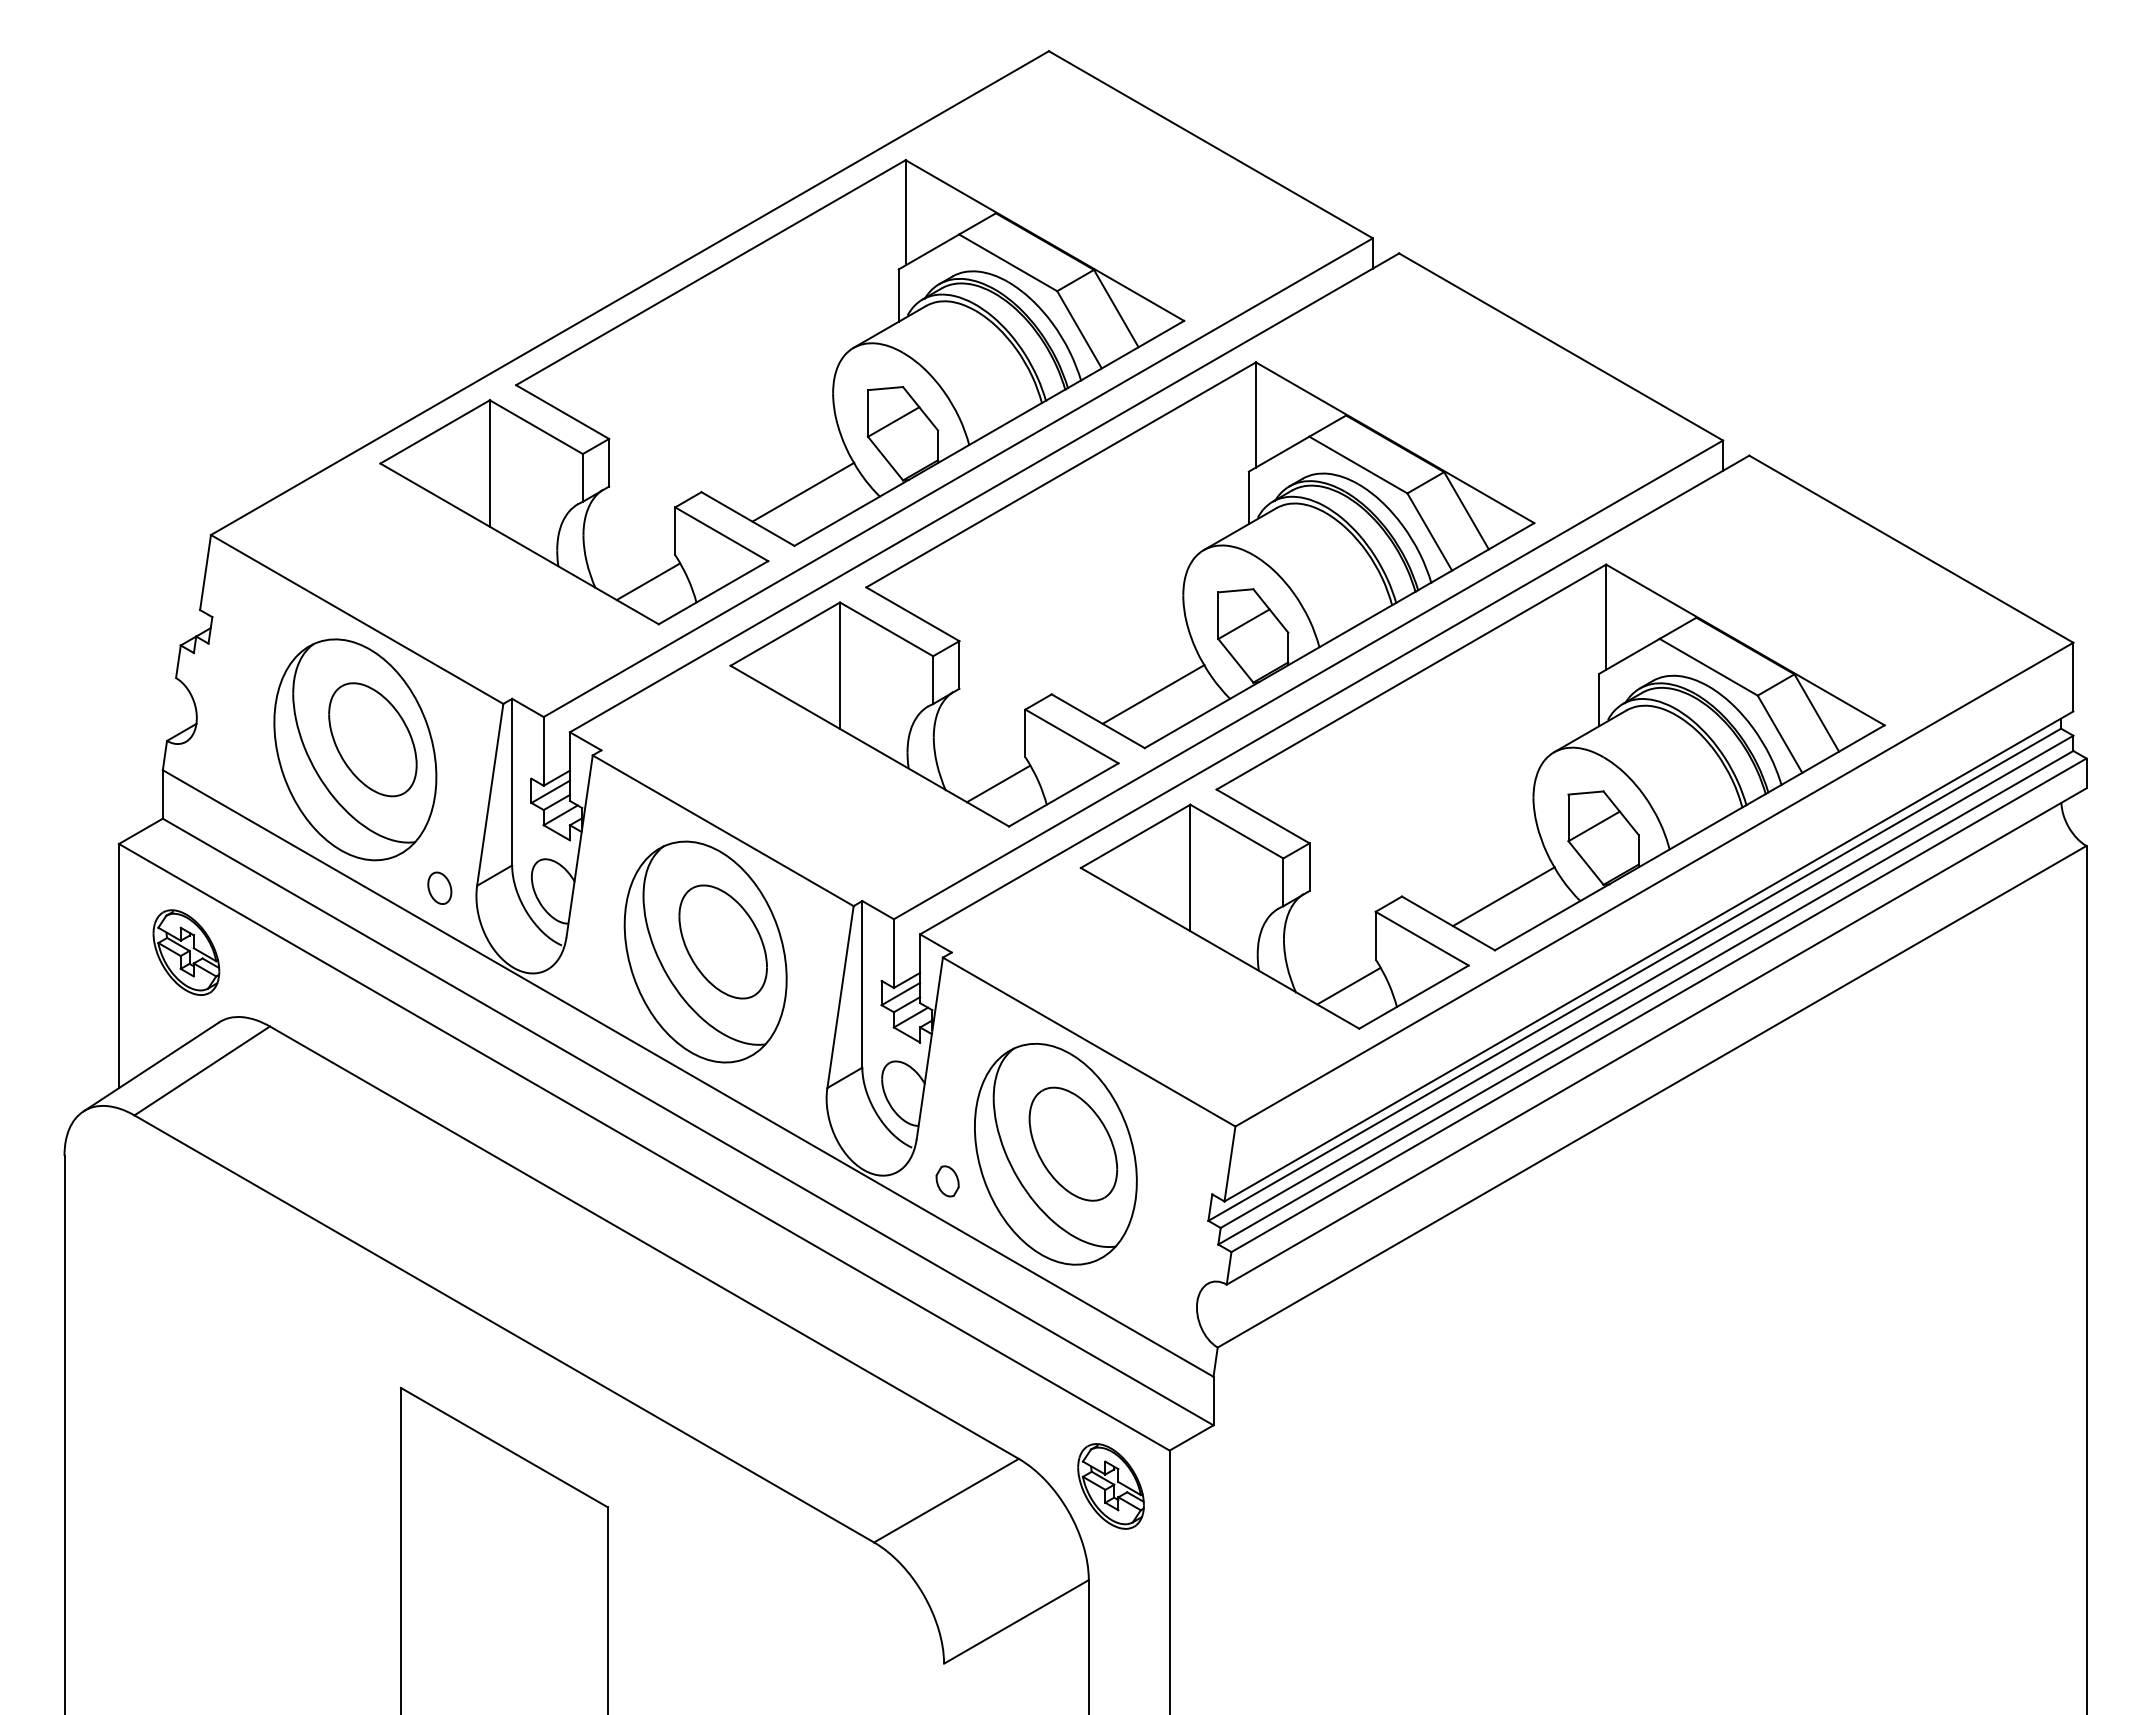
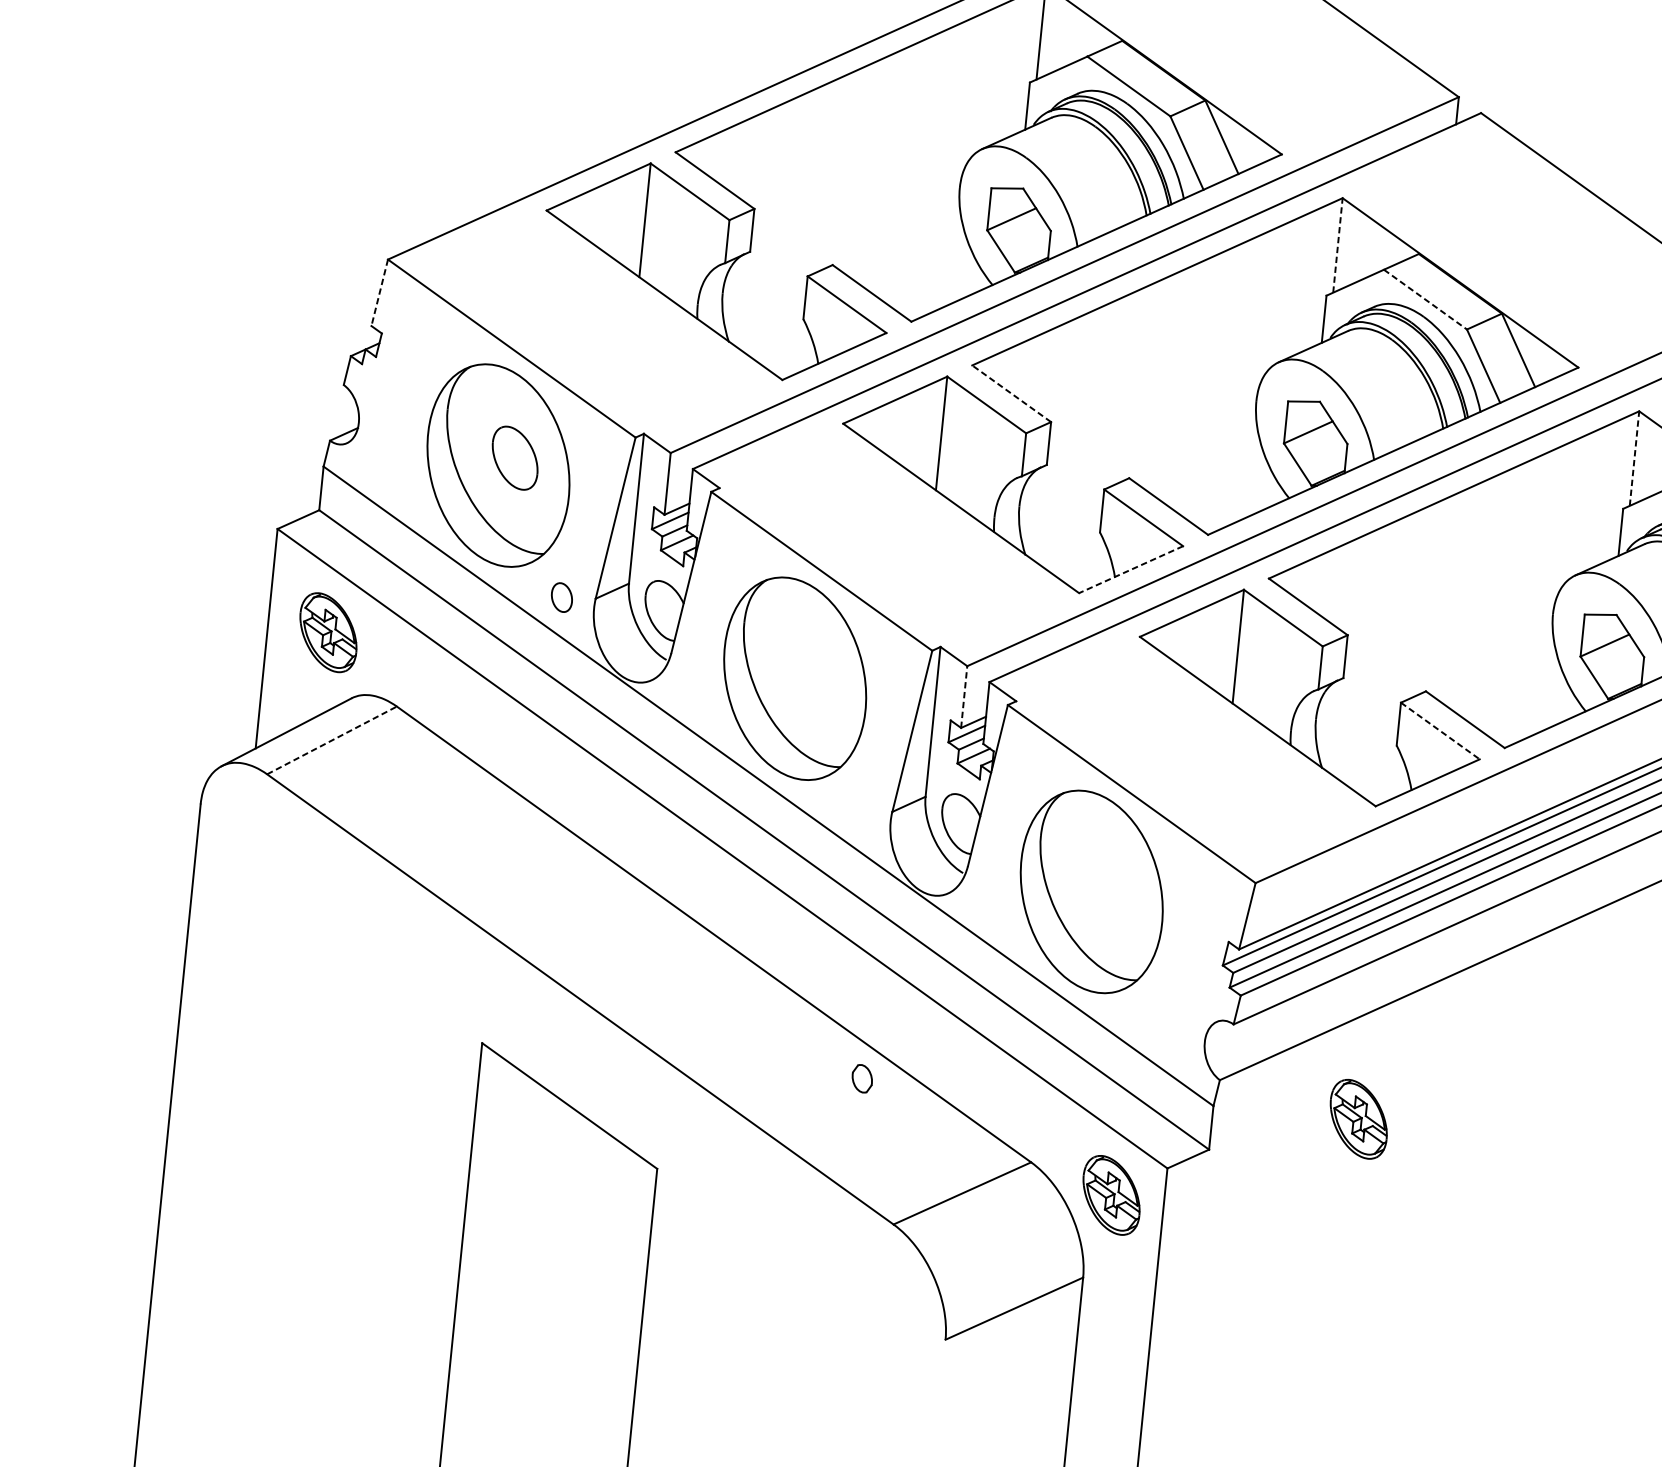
line: (1255, 414) -> (1337, 244), solid -> dashed
line: (1358, 465) -> (1425, 300), solid -> dashed
line: (803, 491) -> (924, 273), removed
line: (205, 572) -> (379, 292), solid -> dashed
line: (648, 581) -> (777, 340), removed
line: (912, 614) -> (1011, 393), solid -> dashed
line: (1606, 617) -> (1634, 458), solid -> dashed
line: (1153, 694) -> (1220, 487), removed
part: (372, 739) -> (514, 457), size x0.6
line: (998, 783) -> (1073, 553), removed
line: (1063, 795) -> (1130, 570), solid -> dashed
line: (1503, 896) -> (1517, 700), removed
line: (1422, 938) -> (1440, 730), solid -> dashed
part: (722, 941) -> (811, 670), removed
line: (893, 953) -> (963, 696), solid -> dashed
line: (1348, 985) -> (1369, 766), removed
line: (202, 1070) -> (332, 740), solid -> dashed
part: (1073, 1143) -> (1108, 883), removed
part: (947, 1181) -> (862, 1078), moved
part: (1374, 1375) -> (1358, 1119), added

